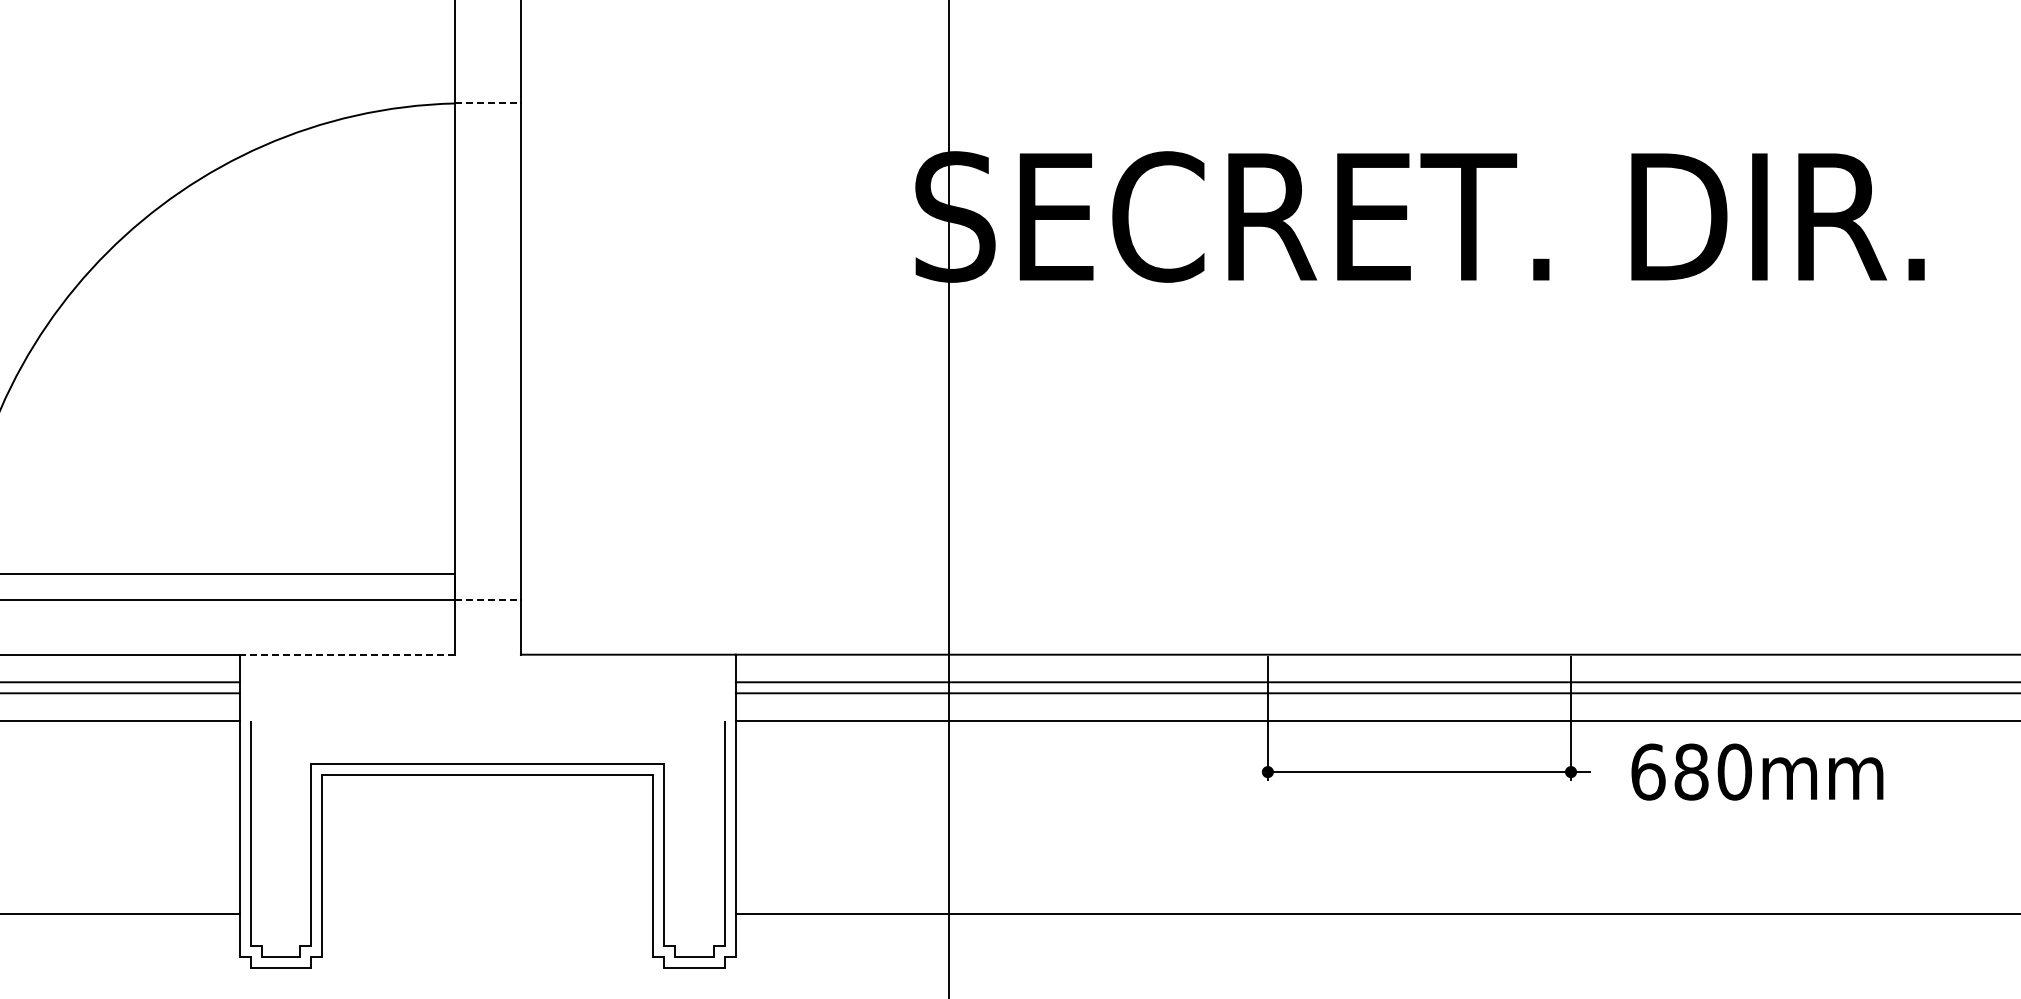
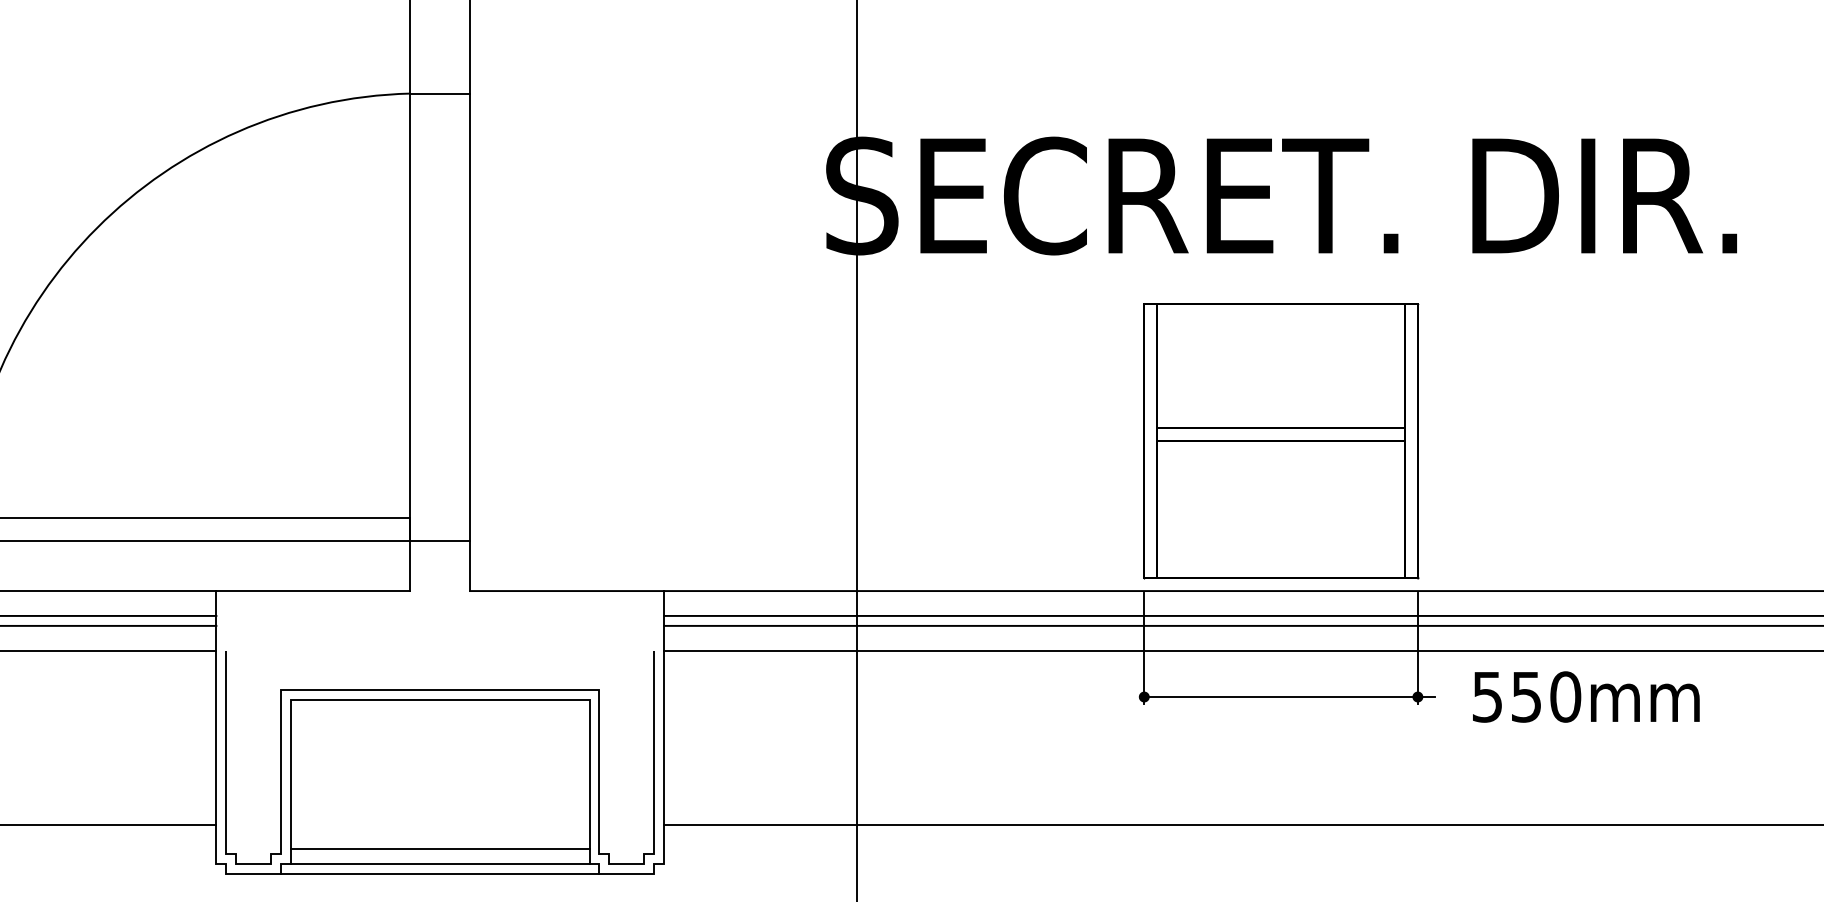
line: (488, 103) -> (440, 93), dashed -> solid
part: (1419, 488) -> (1281, 441), added
line: (488, 599) -> (440, 541), dashed -> solid
line: (346, 654) -> (312, 590), dashed -> solid
text: (1669, 771) -> (1506, 696), 680mm -> 550mm
line: (487, 940) -> (439, 849), added
line: (487, 957) -> (439, 864), added
line: (487, 968) -> (439, 874), added

